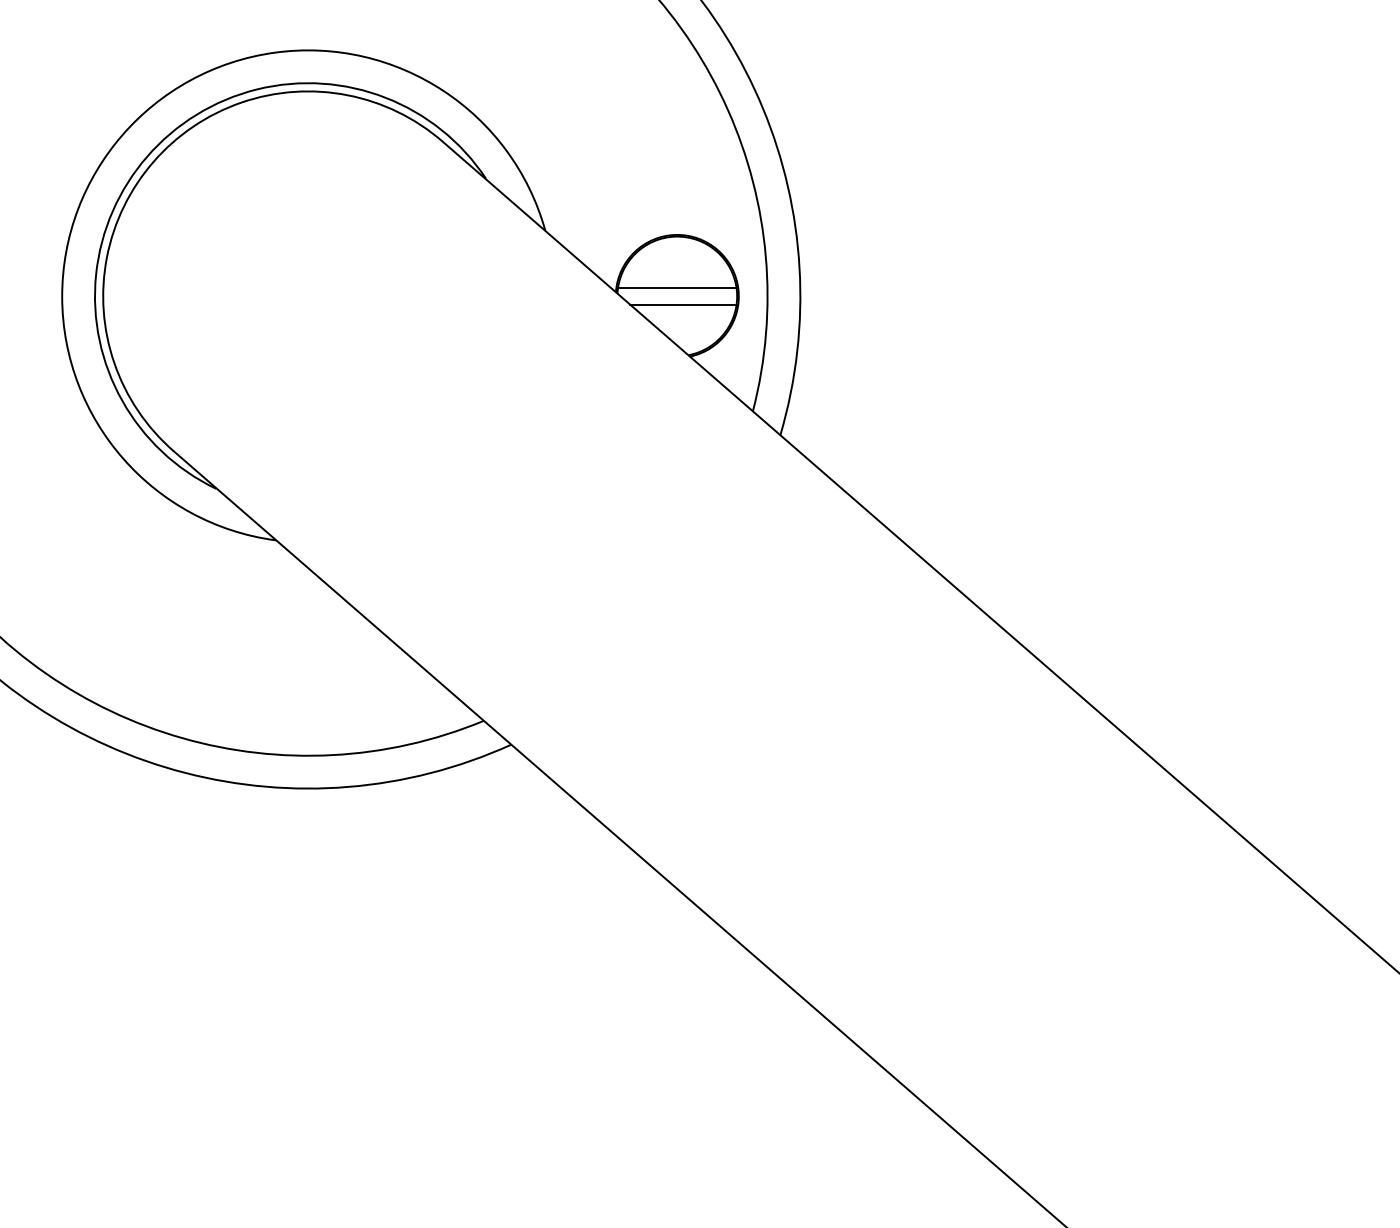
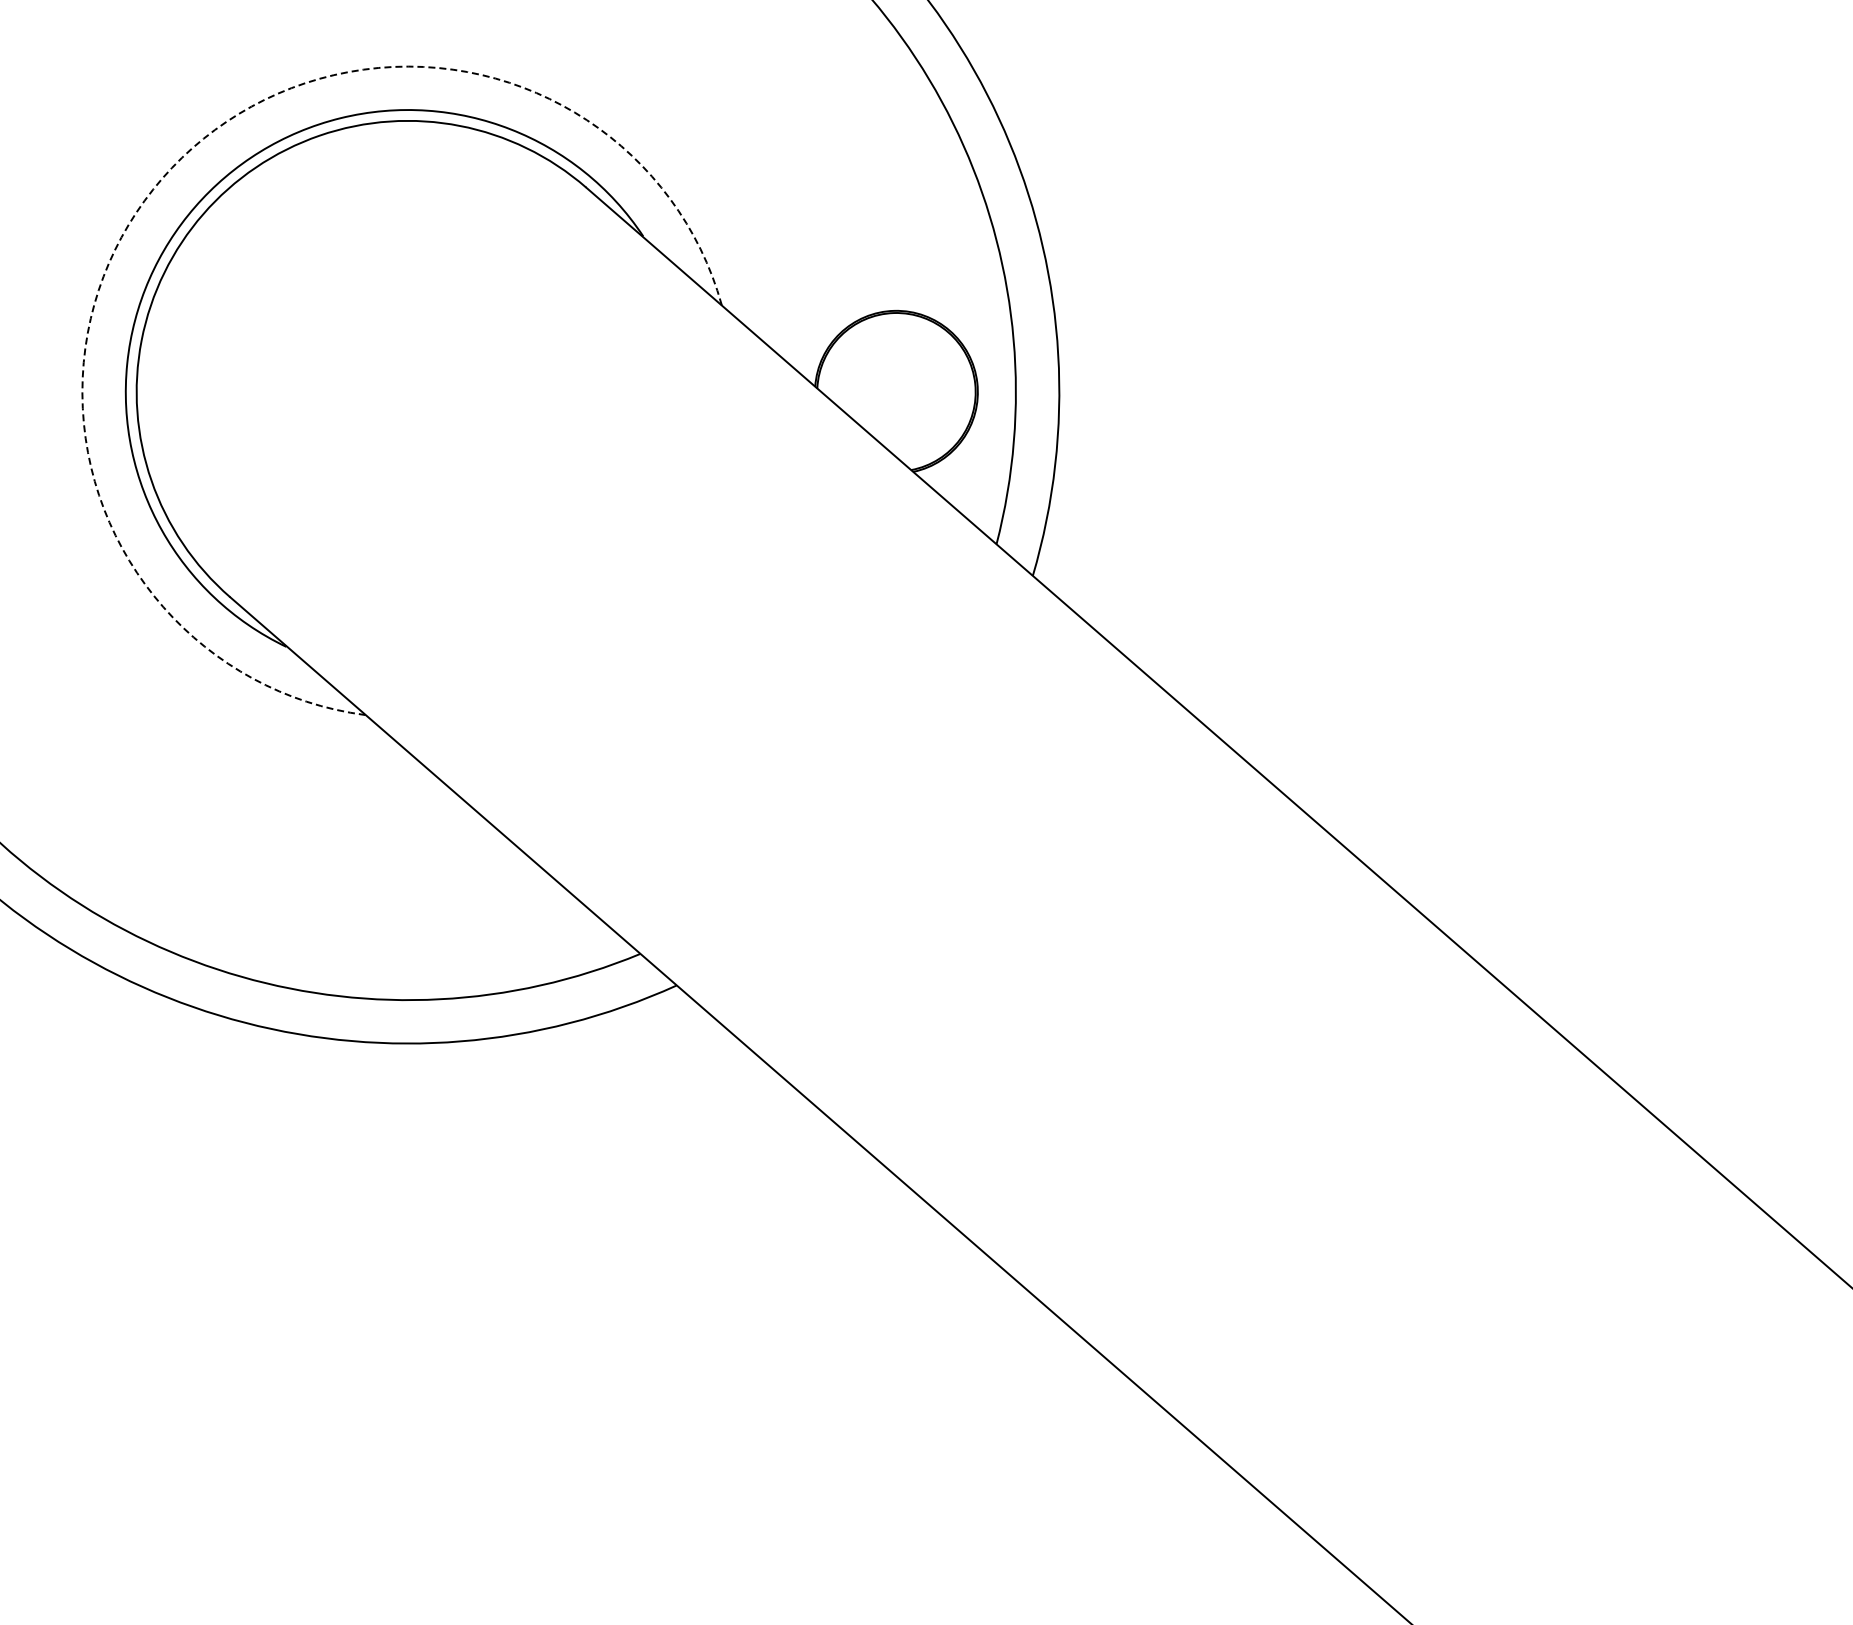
arc: (122, 134) -> (162, 178), solid -> dashed
line: (676, 288) -> (895, 381), removed
line: (683, 304) -> (904, 403), removed

